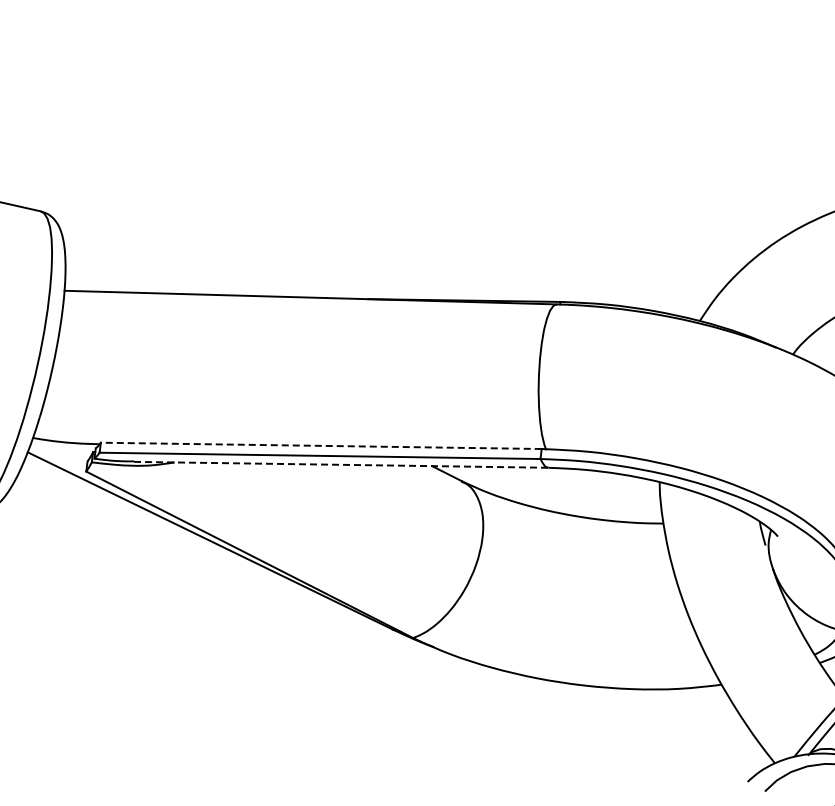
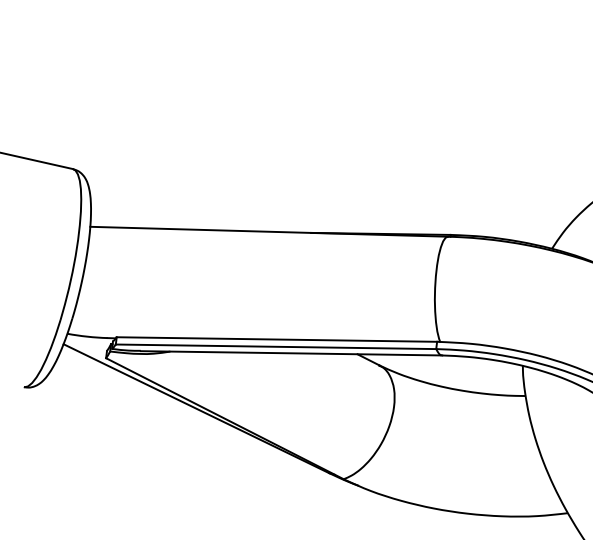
line: (320, 445) -> (276, 339), dashed -> solid
line: (341, 464) -> (291, 353), dashed -> solid

